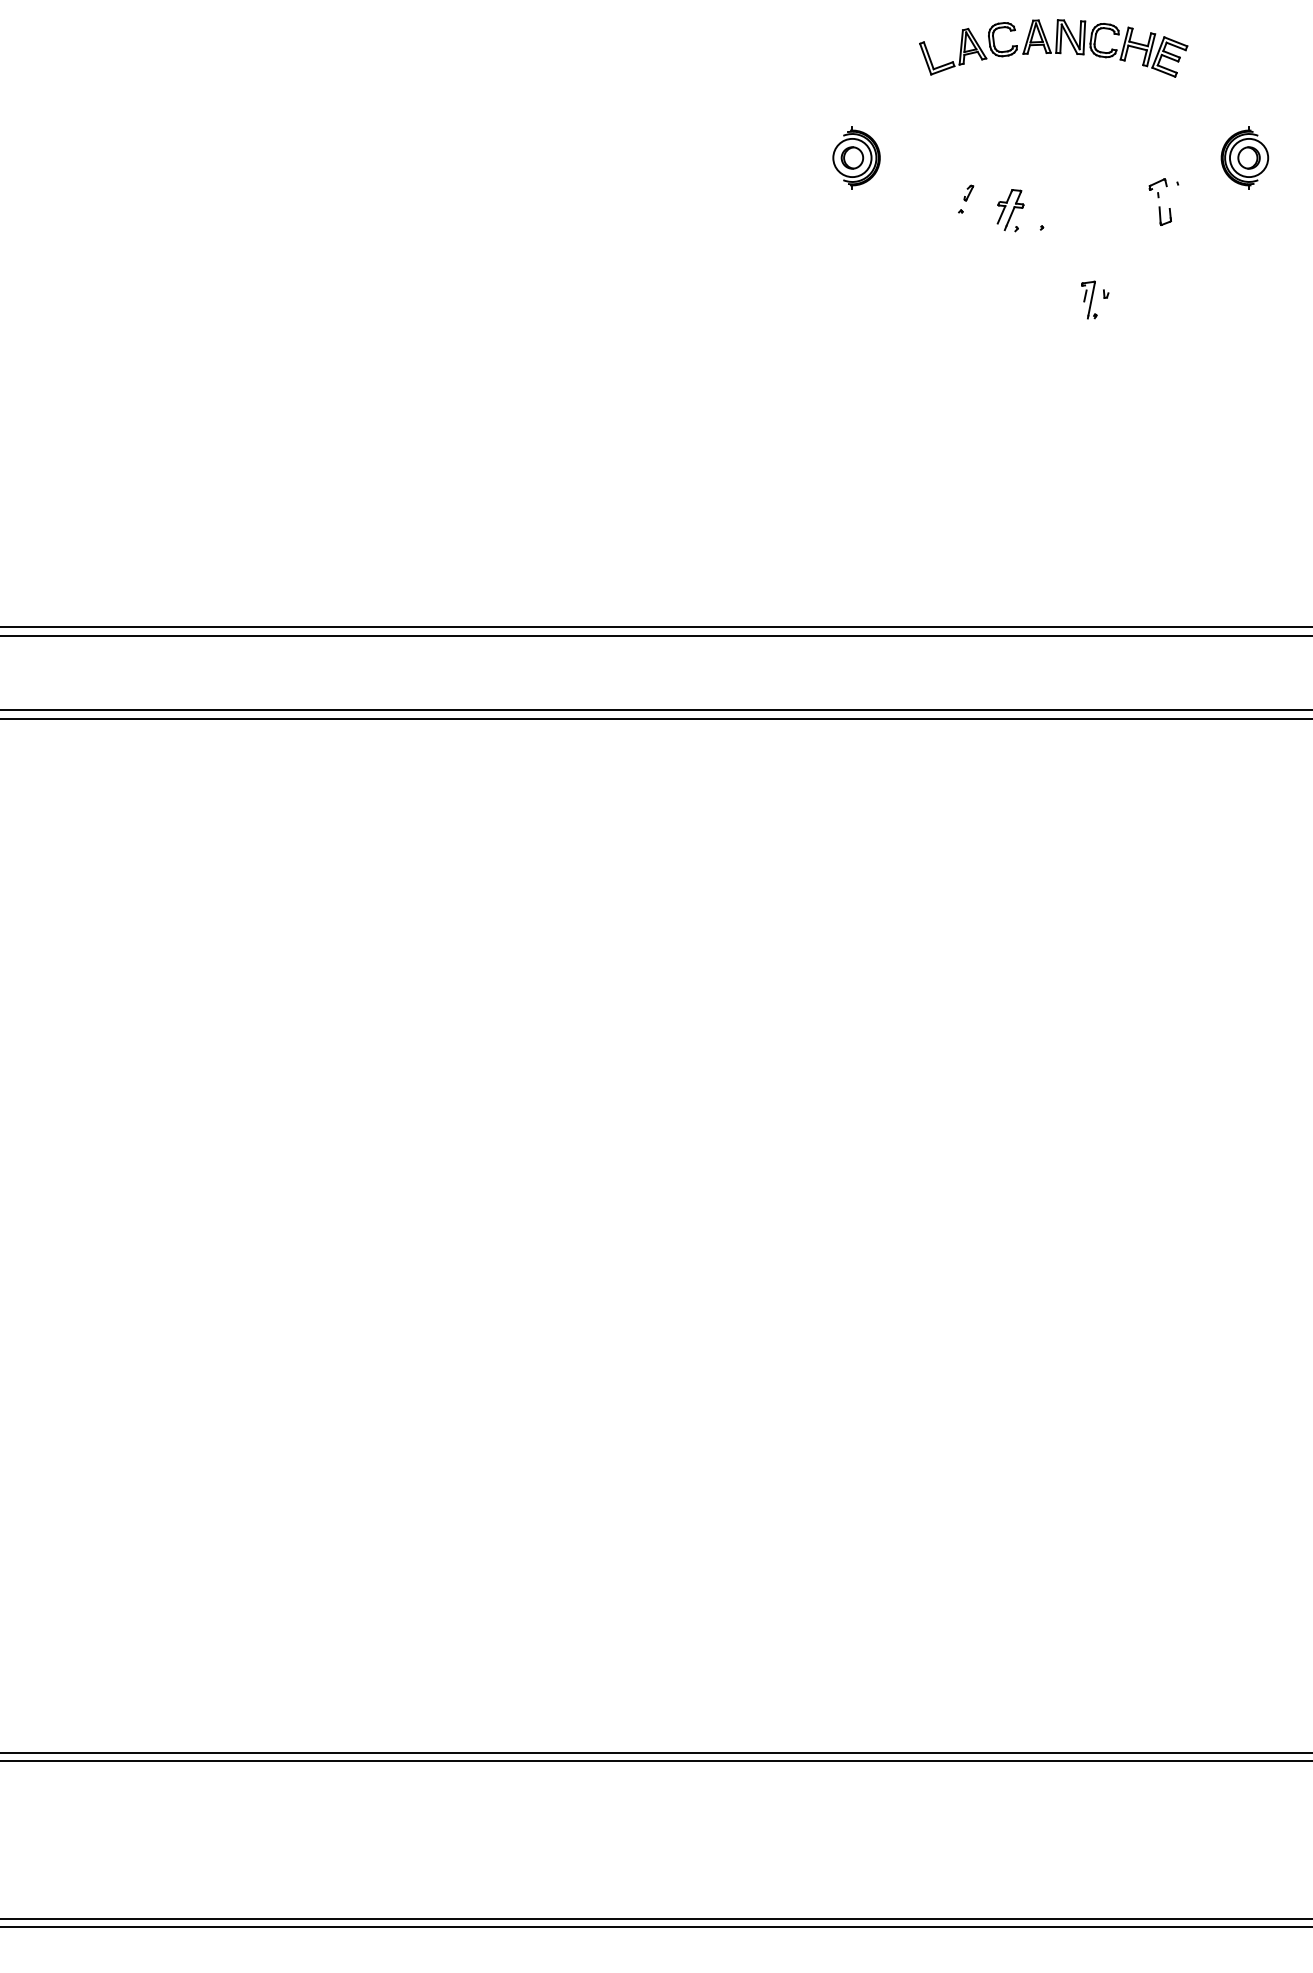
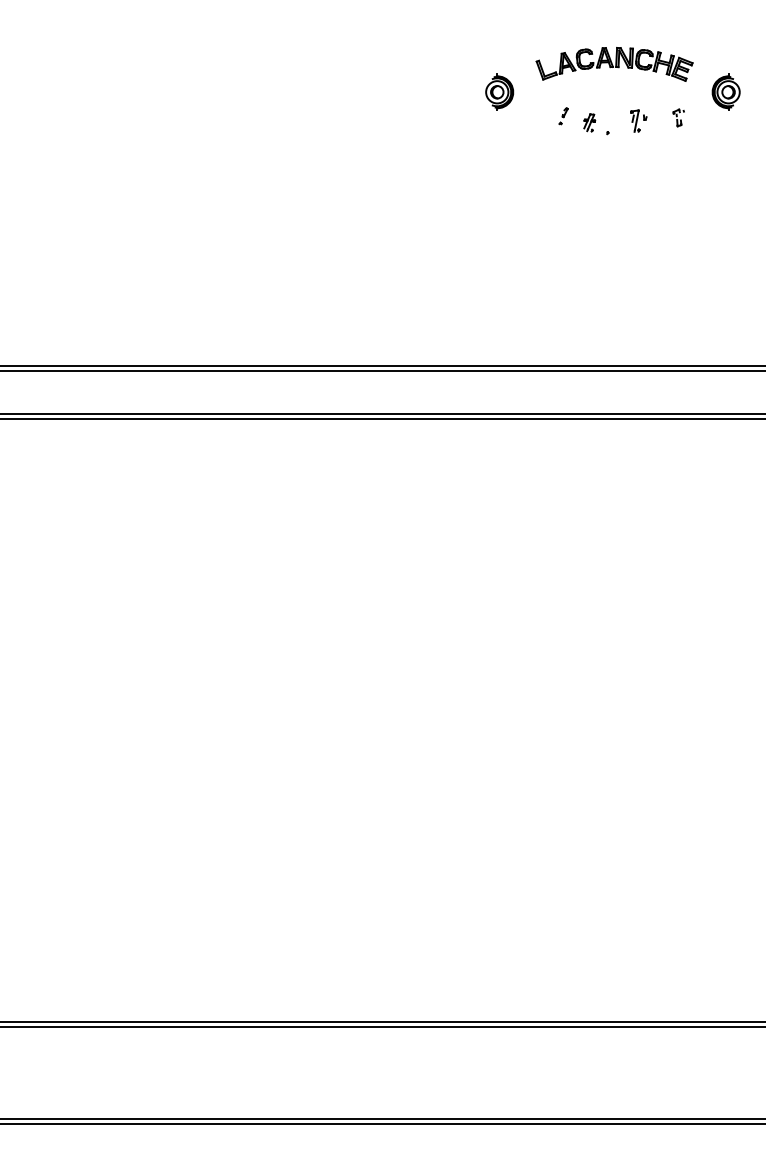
part: (1053, 48) -> (614, 64), moved
part: (1163, 201) -> (678, 117), size x0.62
part: (1010, 209) -> (589, 122), size x0.71
part: (1094, 298) -> (638, 120), moved

